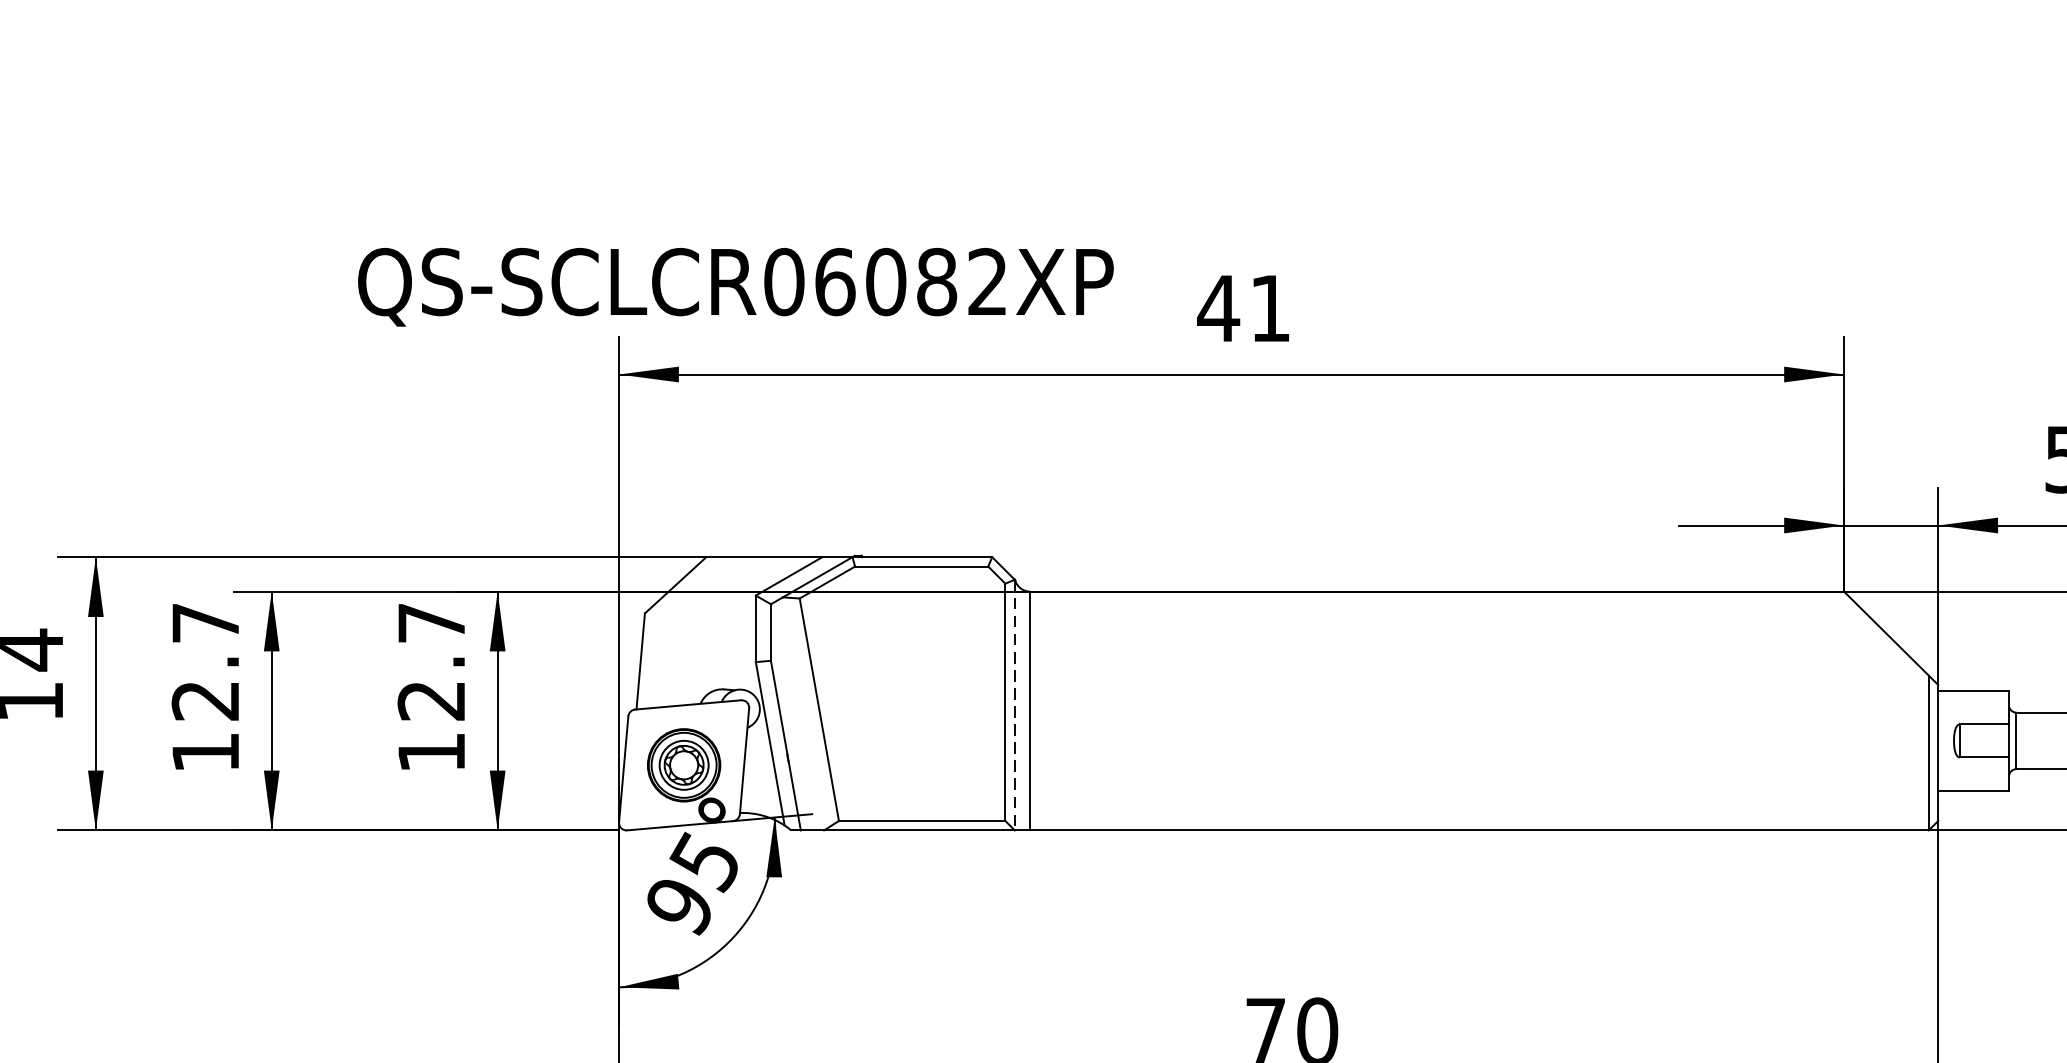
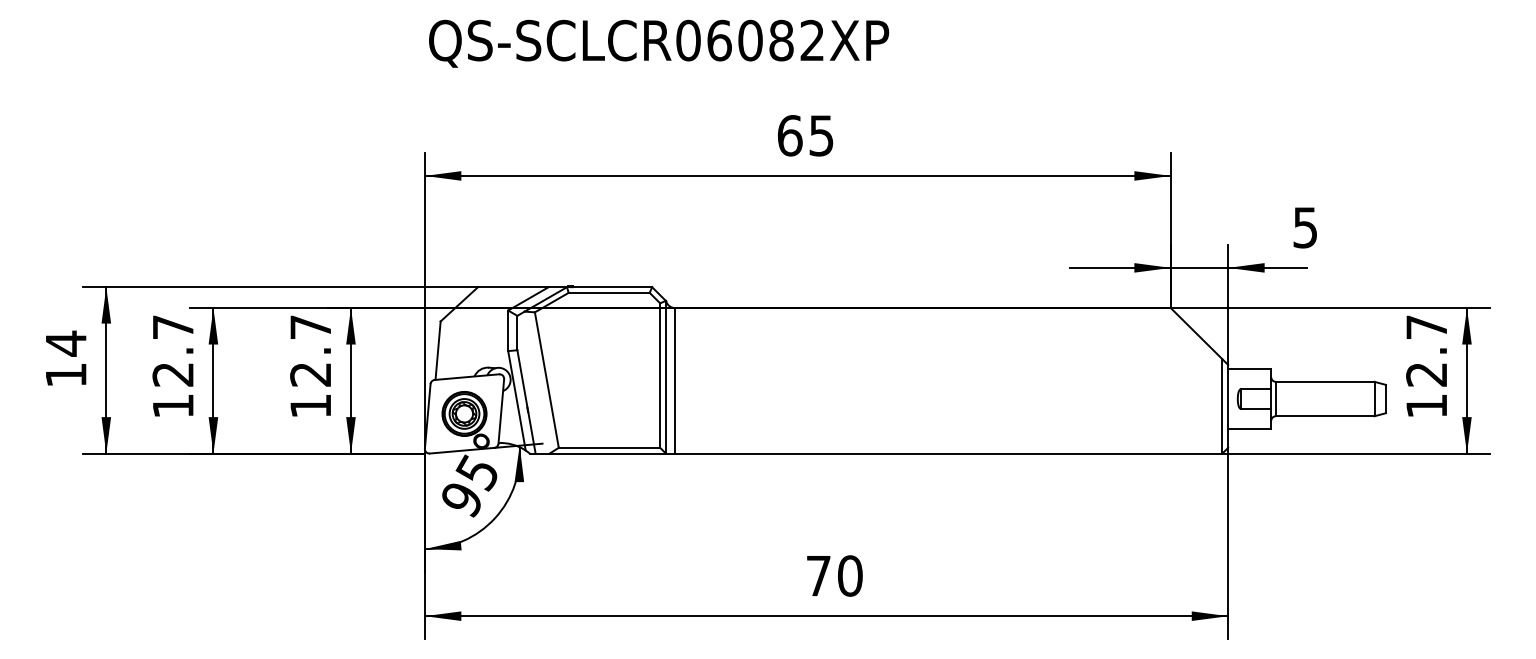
text: (736, 286) -> (659, 43), moved
text: (1242, 308) -> (804, 135), 41 -> 65
line: (1014, 705) -> (665, 377), dashed -> solid

